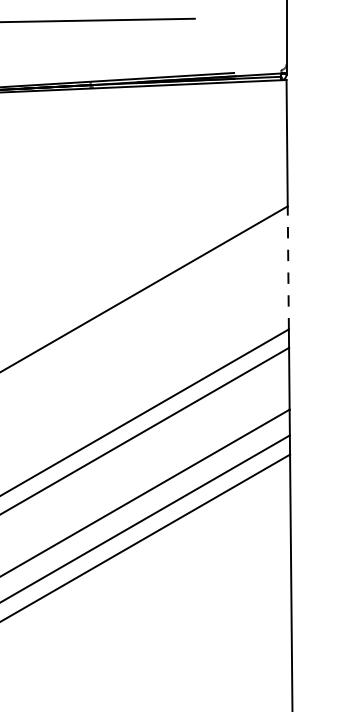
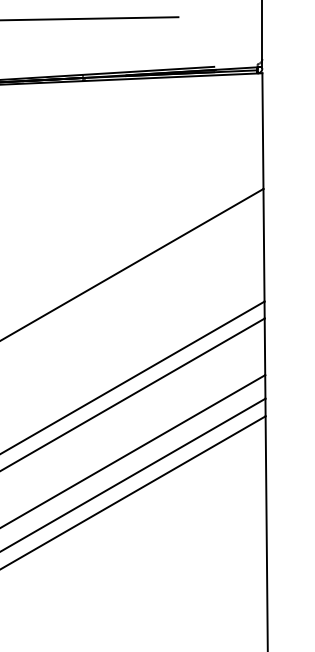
line: (288, 266) -> (264, 244), dashed -> solid

